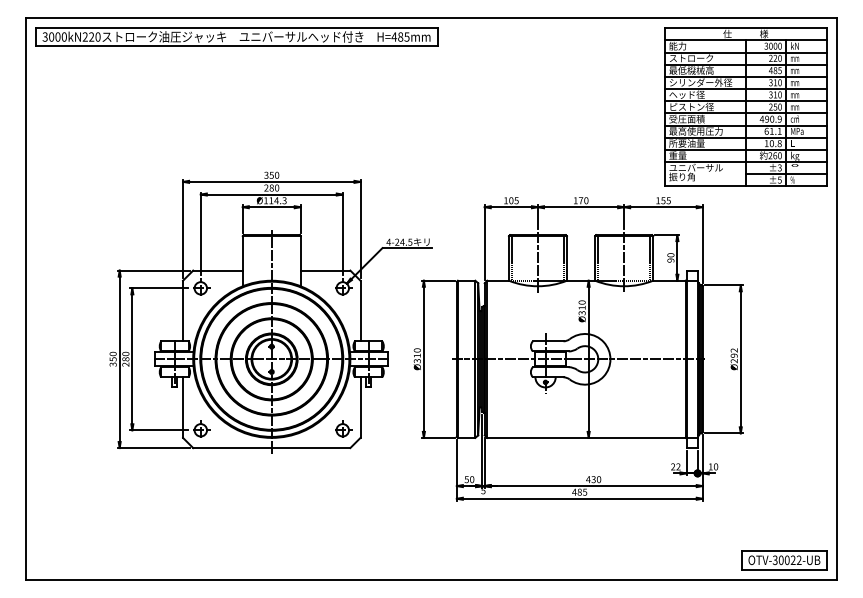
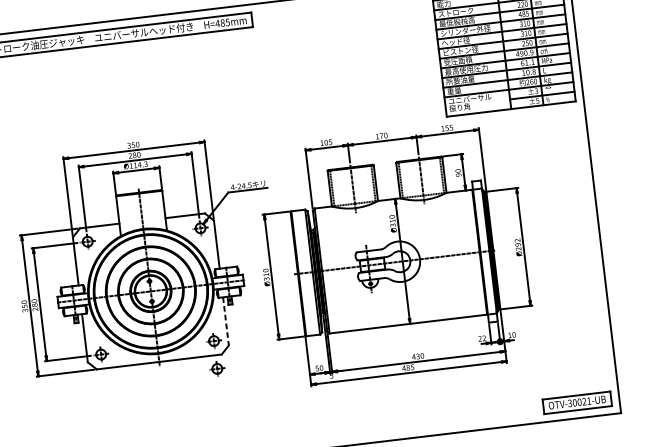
line: (360, 408) -> (226, 322), solid -> dashed
part: (343, 463) -> (217, 367), added
text: (798, 559) -> (588, 400), OTV-30022-UB -> OTV-30021-UB

